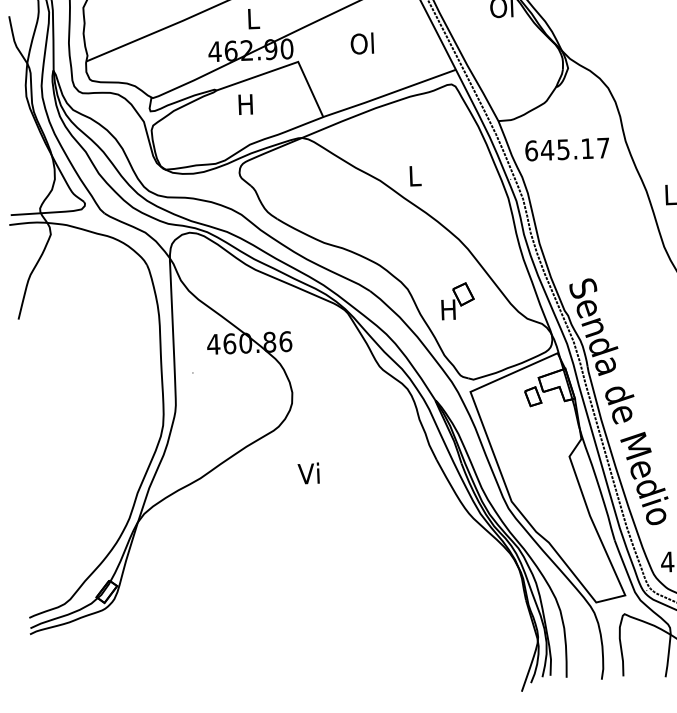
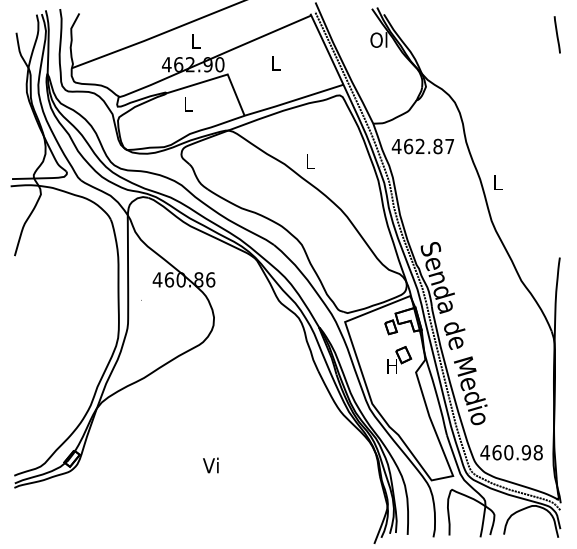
text: (361, 43) -> (274, 62), Ol -> L
text: (245, 104) -> (187, 104), H -> L
text: (558, 149) -> (416, 146), 645.17 -> 462.87
part: (458, 300) -> (399, 359), moved
text: (308, 473) -> (210, 465), moved

